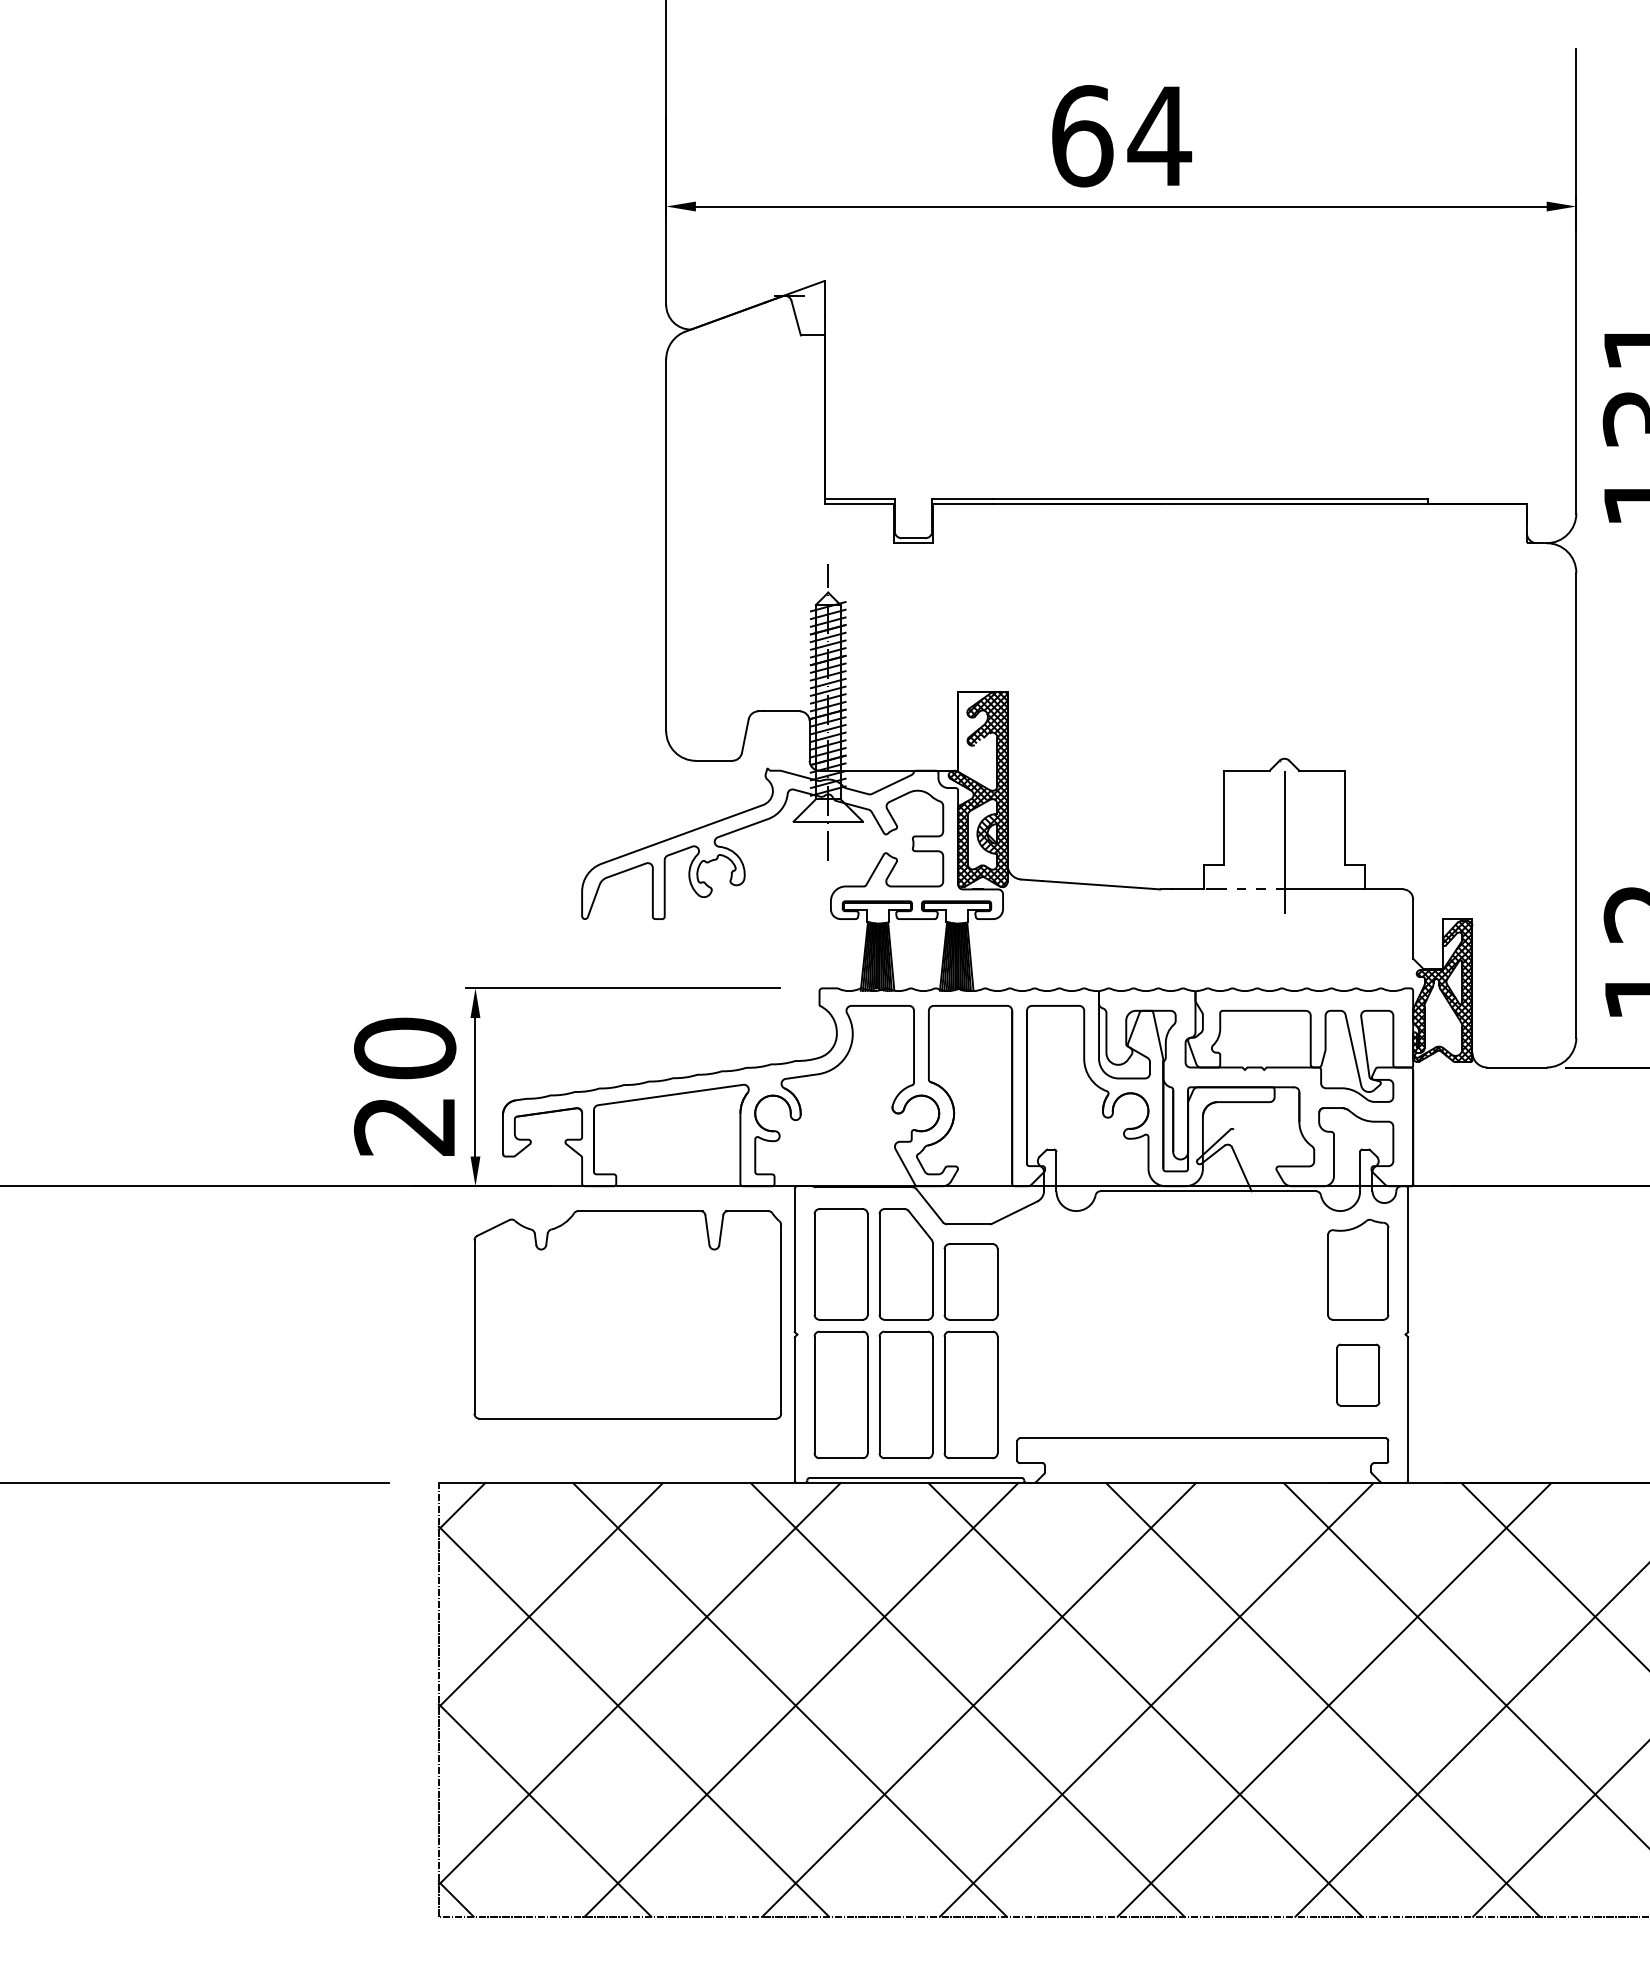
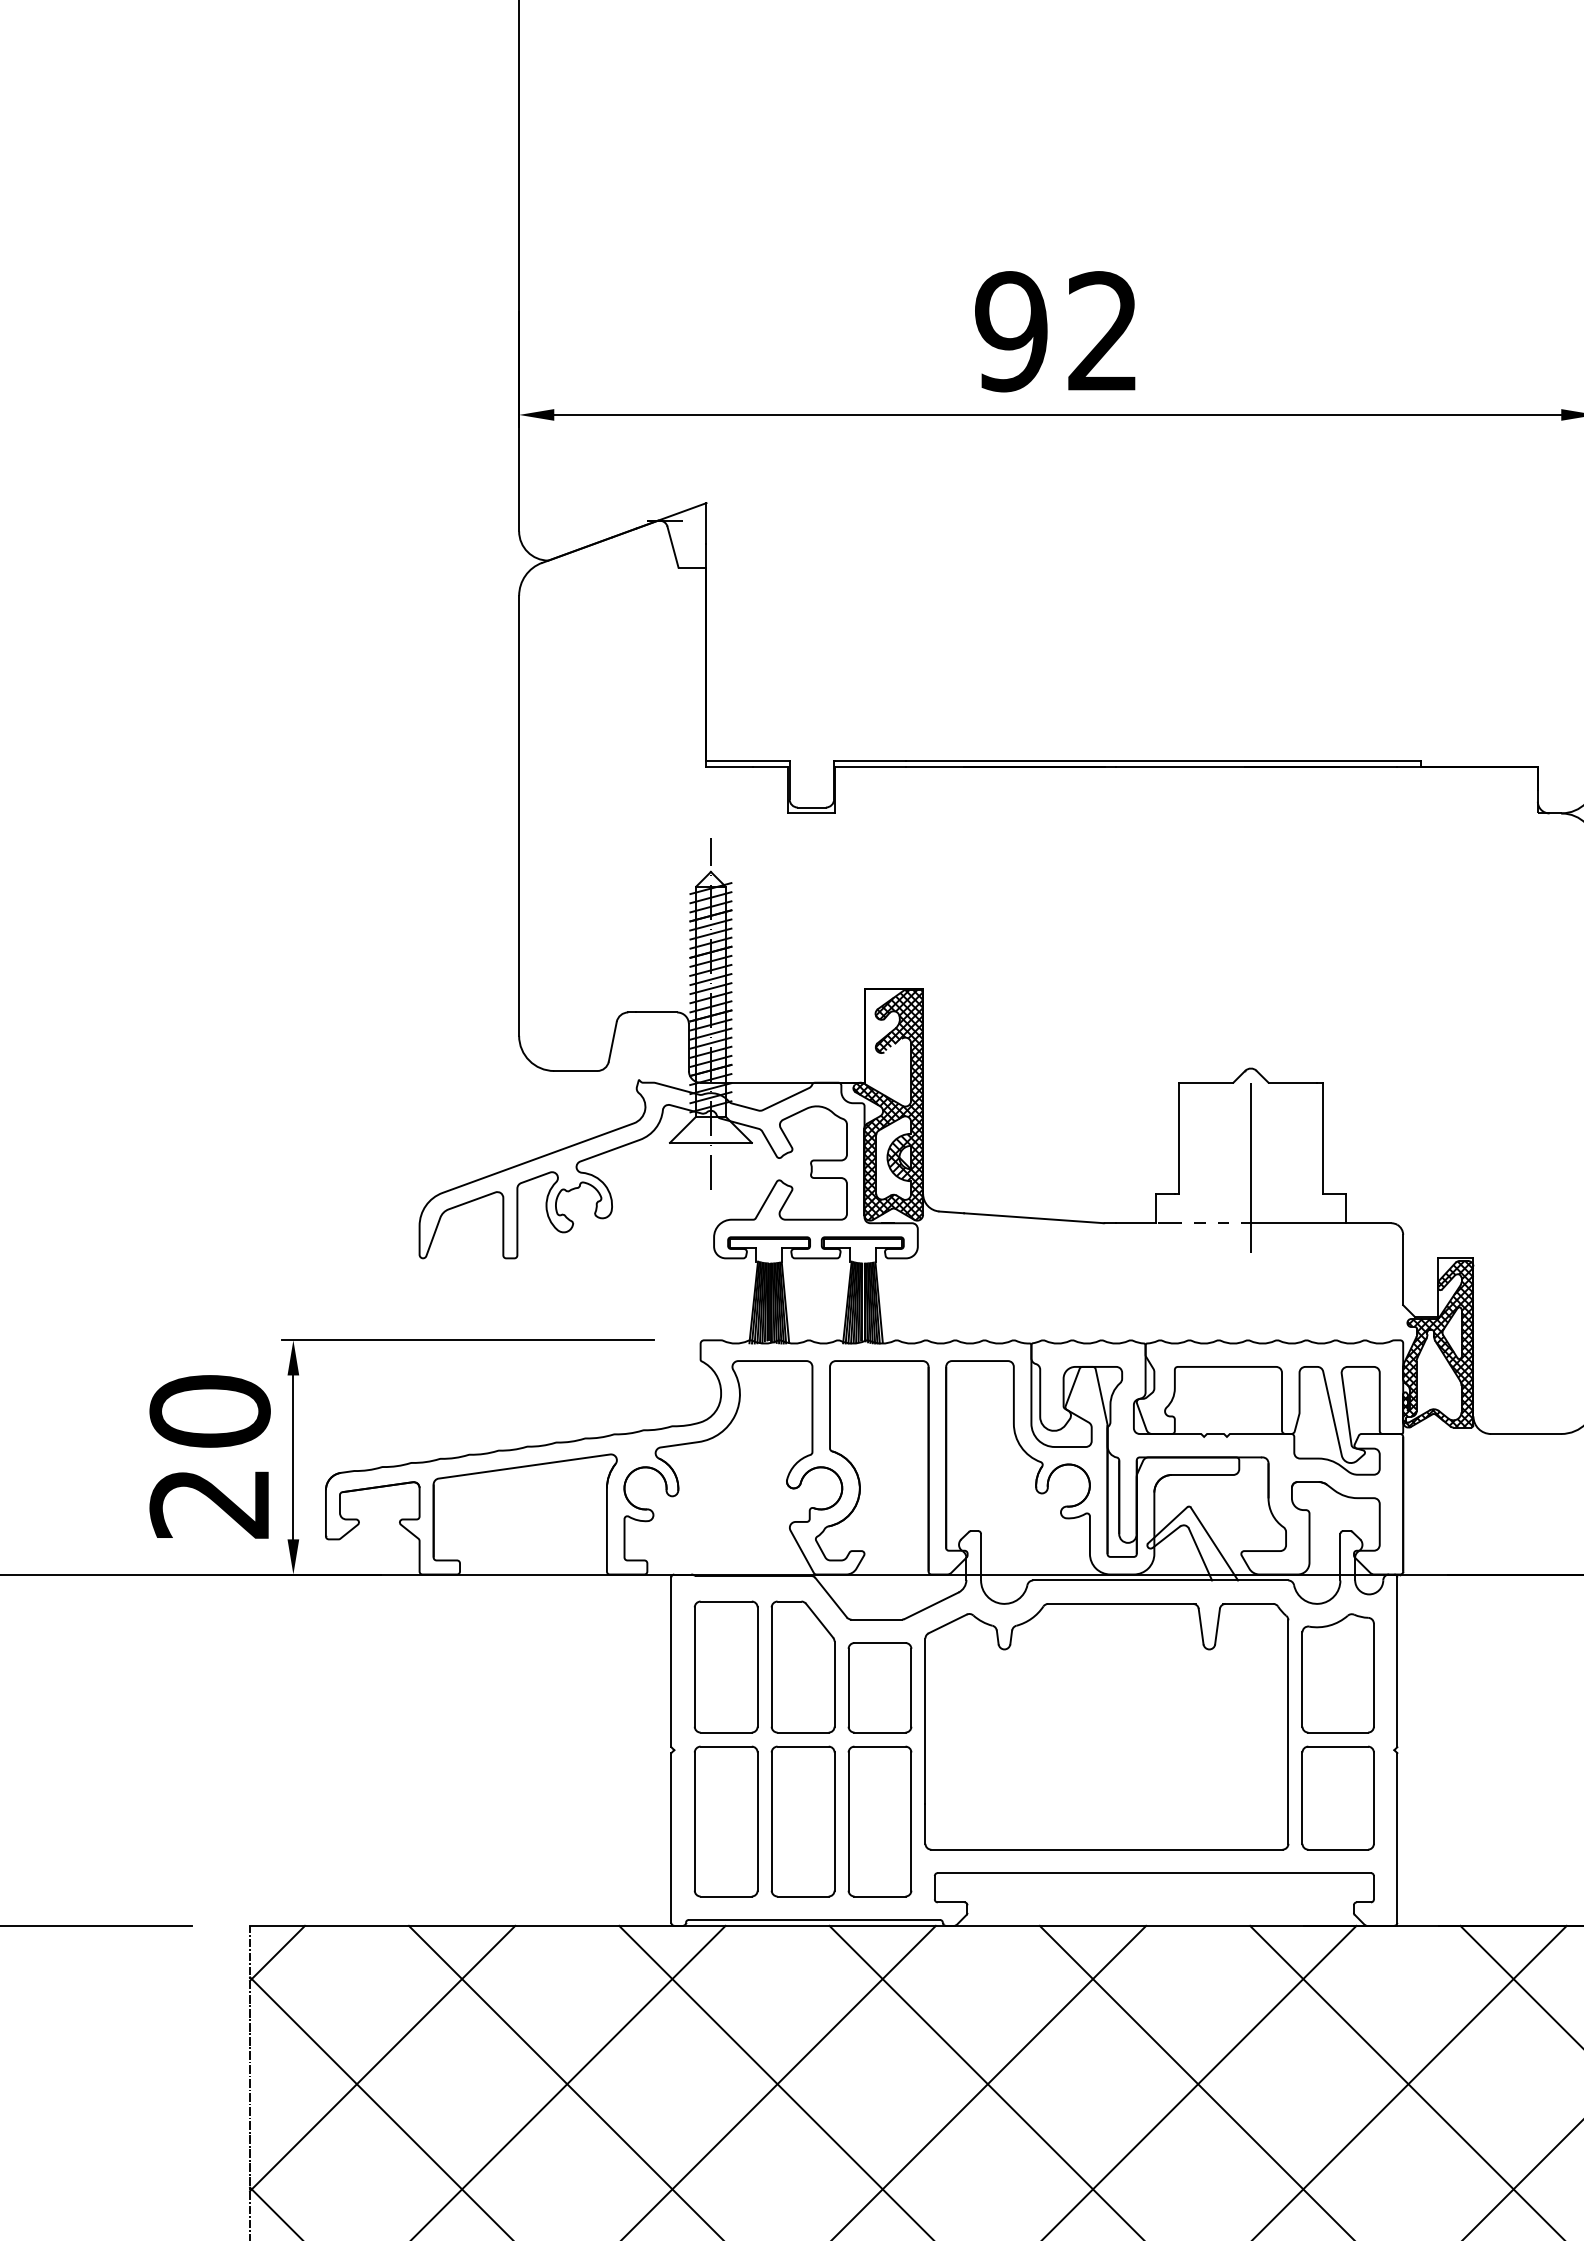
text: (1121, 136) -> (1058, 332), 64 -> 92
line: (1253, 1160) -> (1214, 1544), added
part: (627, 1314) -> (1106, 1726), moved
part: (1358, 1374) -> (1338, 1797), size x1.43

